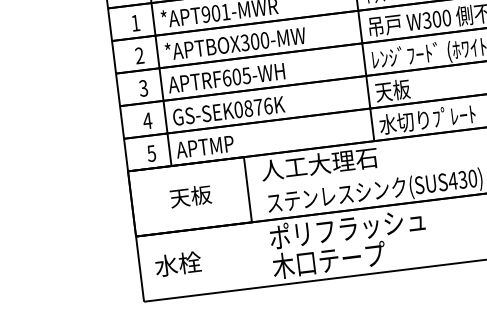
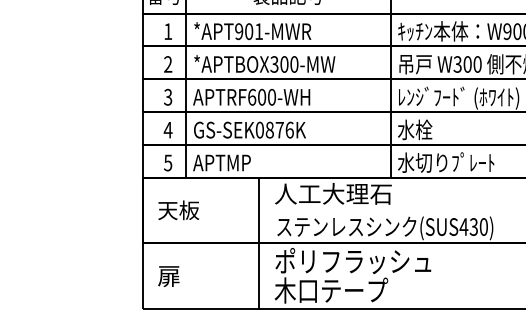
text: (246, 74) -> (271, 96), APTRF605-WH -> APTRF600-WH
text: (393, 90) -> (415, 129), 天板 -> 水栓
text: (190, 196) -> (178, 210), moved
line: (256, 255) -> (259, 276), added
text: (177, 263) -> (180, 275), 水栓 -> 扉

